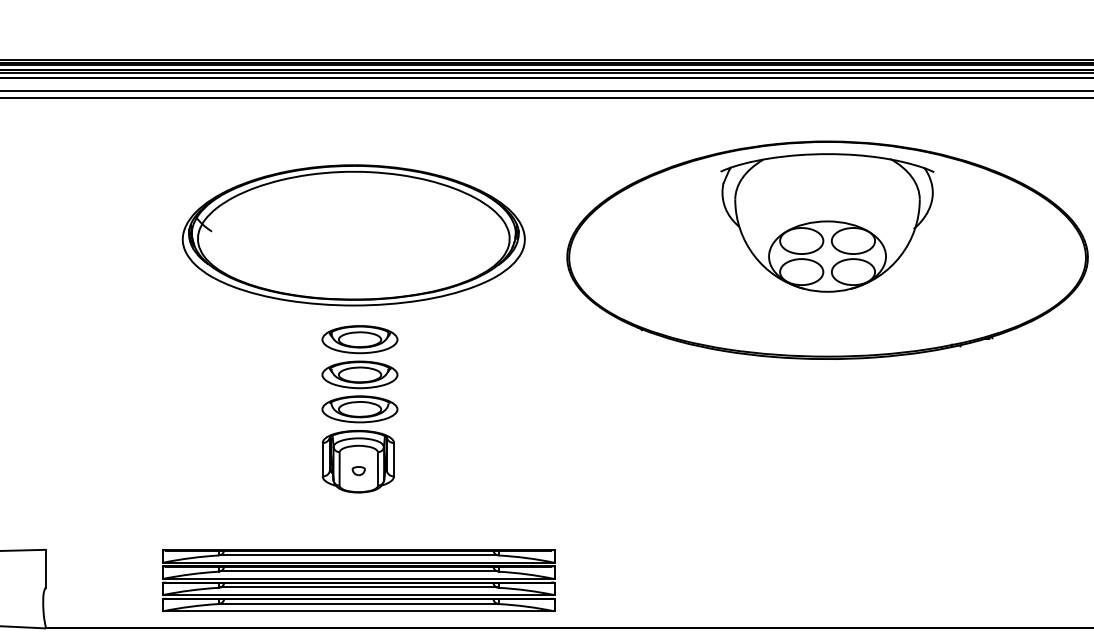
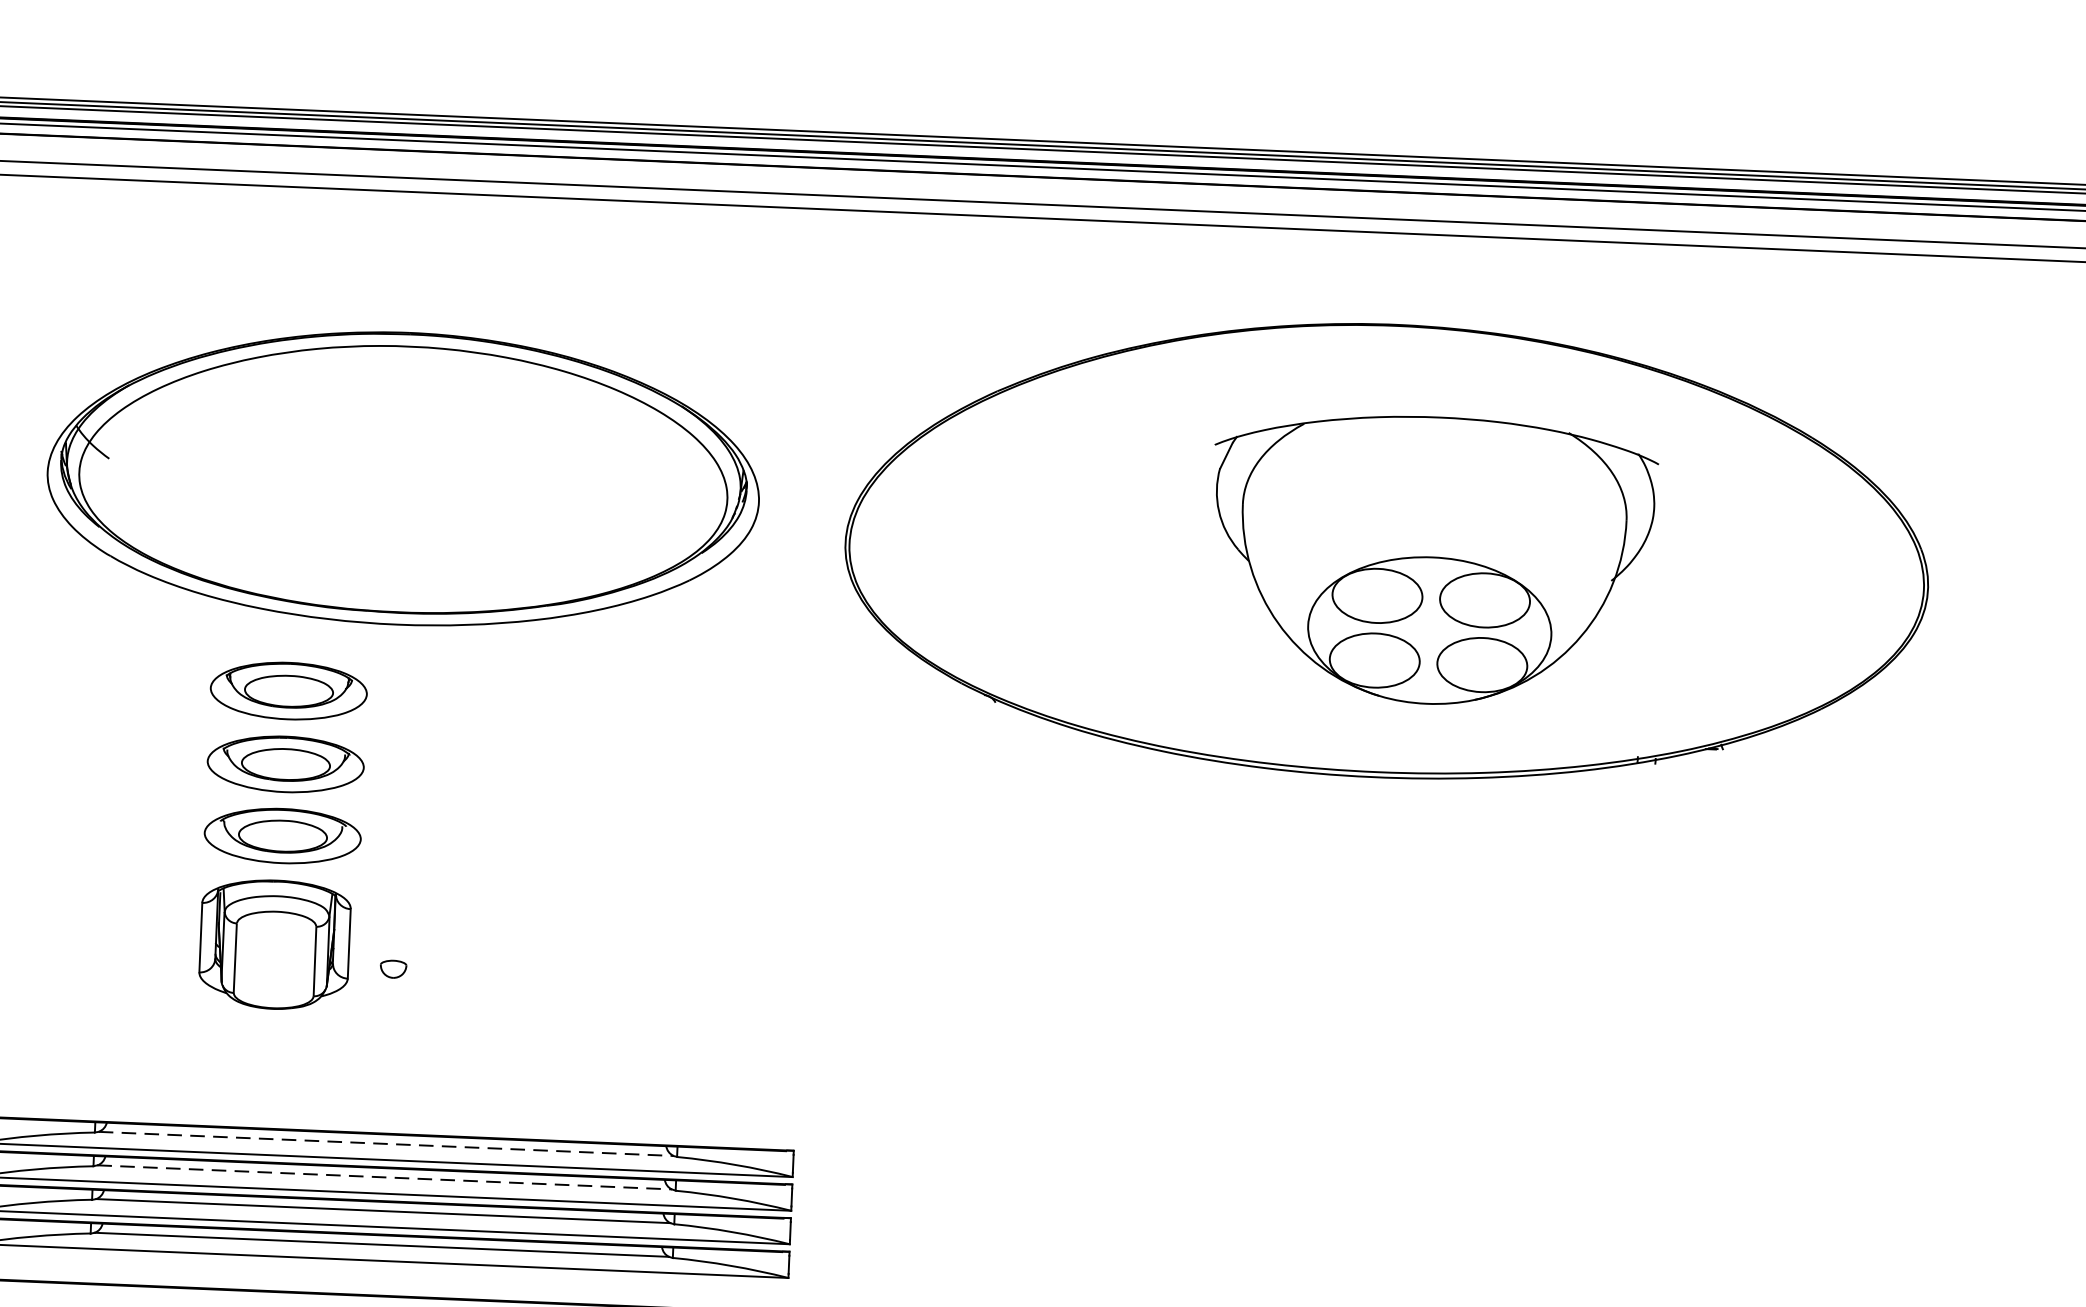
part: (827, 222) -> (1432, 559), moved
part: (359, 409) -> (281, 836), moved
line: (359, 555) -> (387, 1144), solid -> dashed
line: (359, 571) -> (386, 1178), solid -> dashed

